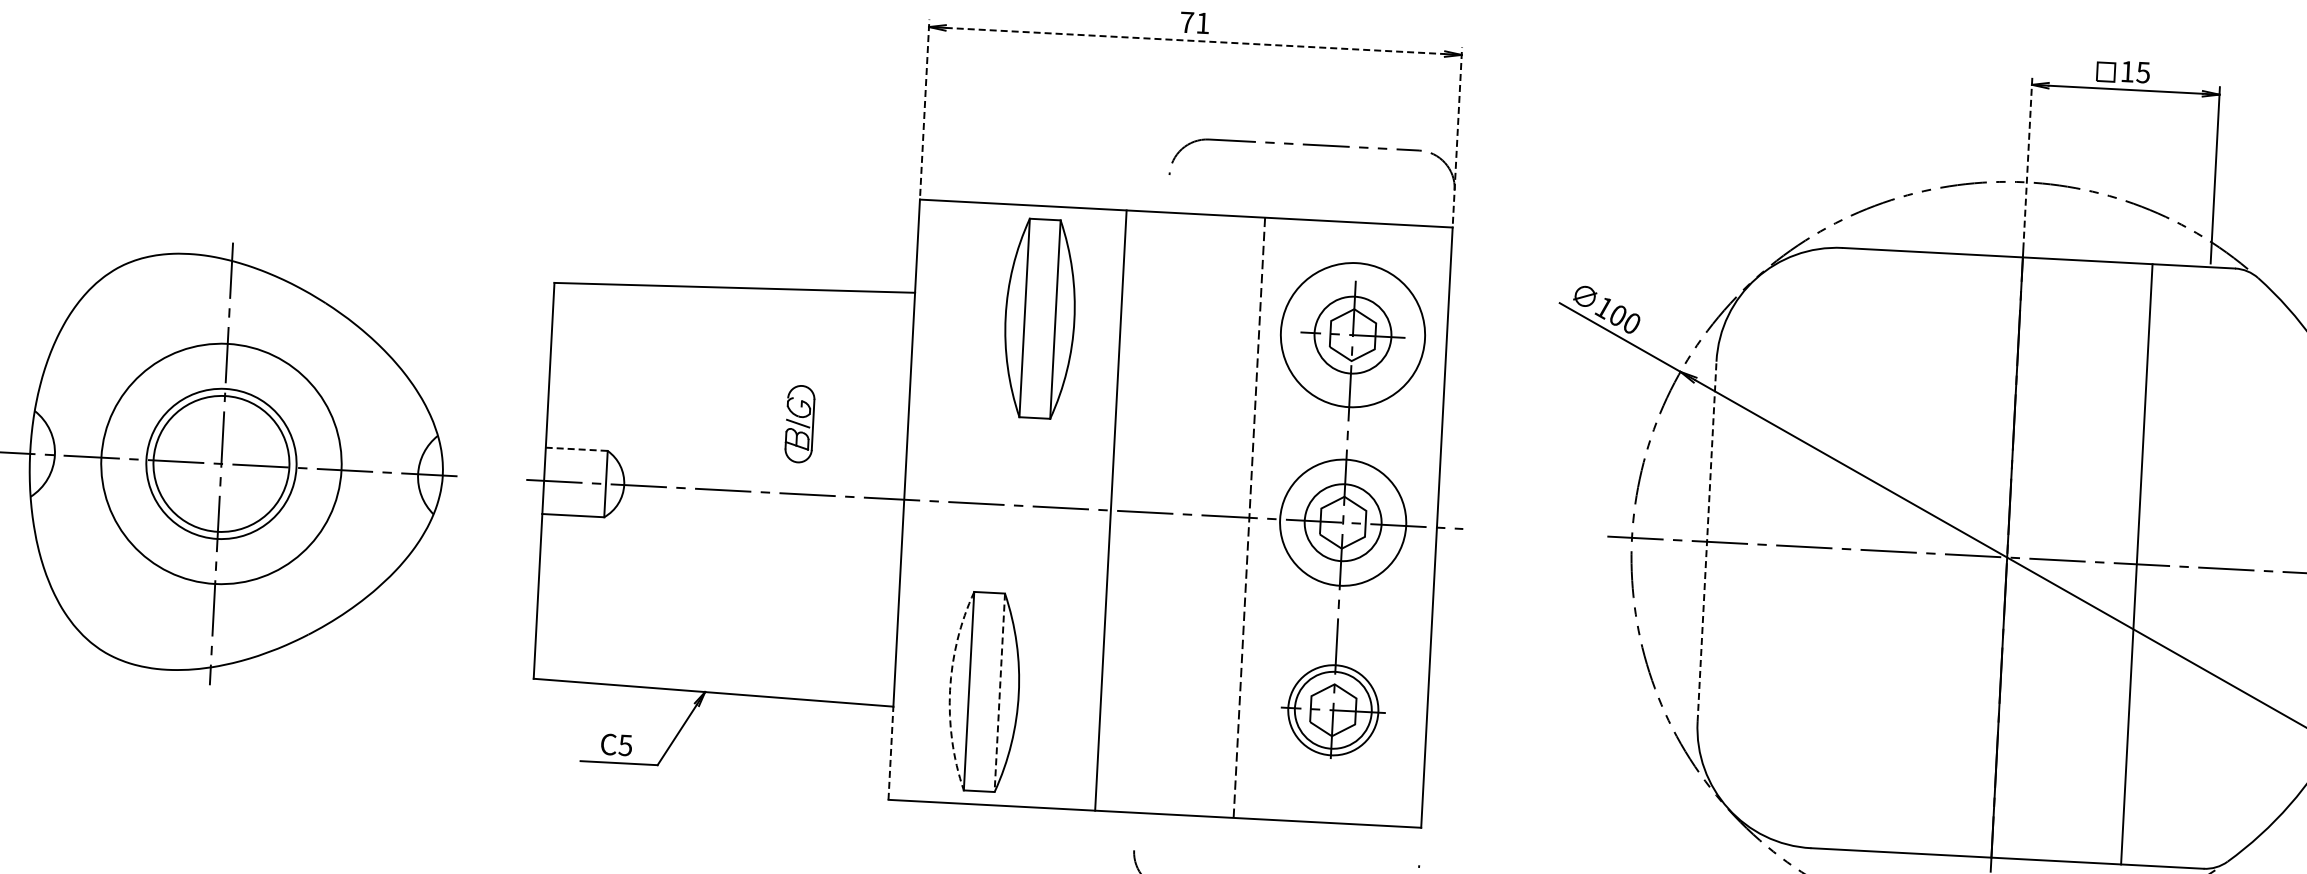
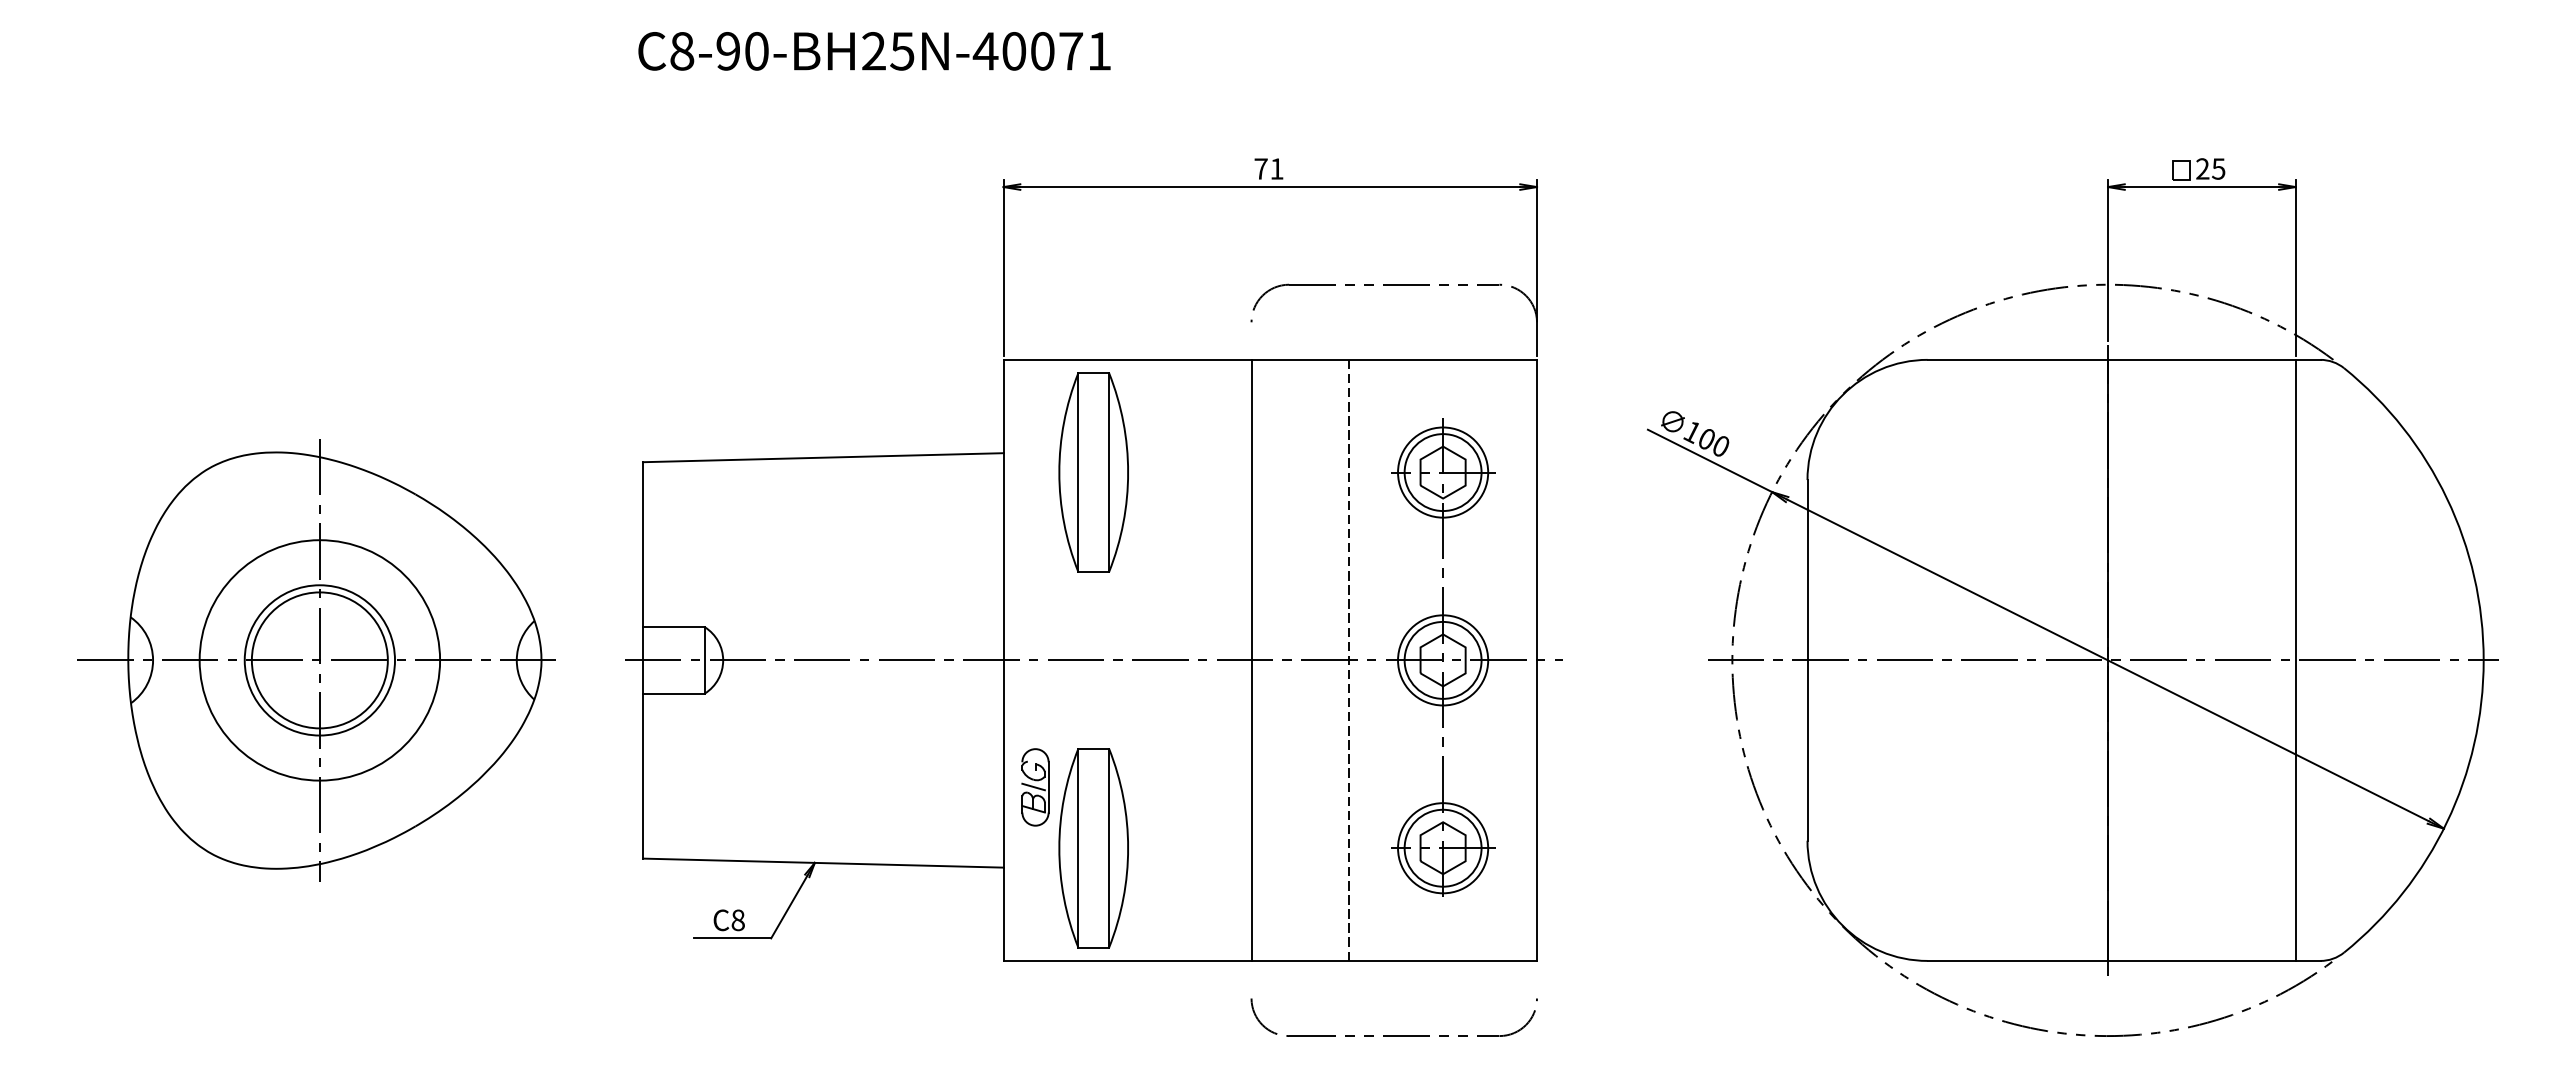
line: (1195, 41) -> (1270, 187), dashed -> solid
text: (2127, 71) -> (2202, 168), 15 -> 25
line: (924, 107) -> (1003, 267), dashed -> solid
line: (1457, 135) -> (1537, 267), dashed -> solid
line: (2028, 158) -> (2108, 260), dashed -> solid
part: (1039, 318) -> (1093, 472), moved
circle: (1353, 335) -> (1443, 472), size x0.62
part: (799, 424) -> (1035, 787), moved
line: (577, 449) -> (674, 627), dashed -> solid
line: (1110, 509) -> (1251, 659), moved
circle: (1343, 522) -> (1443, 660), size x0.71
line: (1707, 540) -> (1807, 659), dashed -> solid
line: (2136, 563) -> (2295, 659), moved
arc: (950, 690) -> (1059, 848), dashed -> solid
line: (1000, 693) -> (1109, 848), dashed -> solid
text: (624, 745) -> (737, 920), C5 -> C8
line: (890, 753) -> (1003, 914), dashed -> solid

